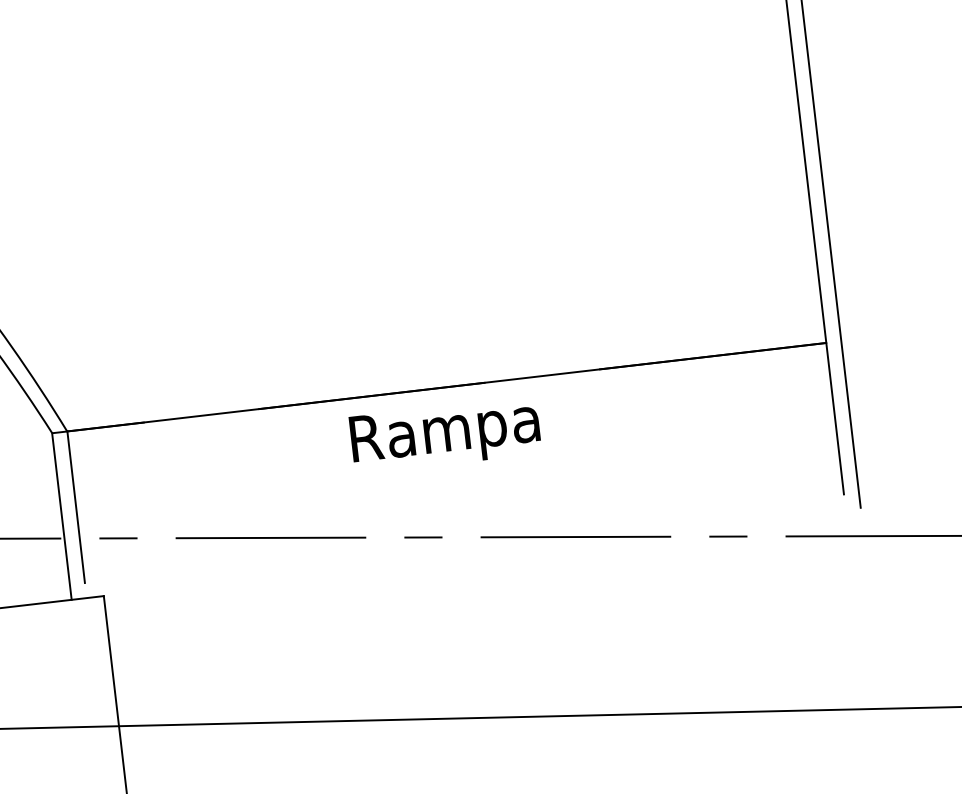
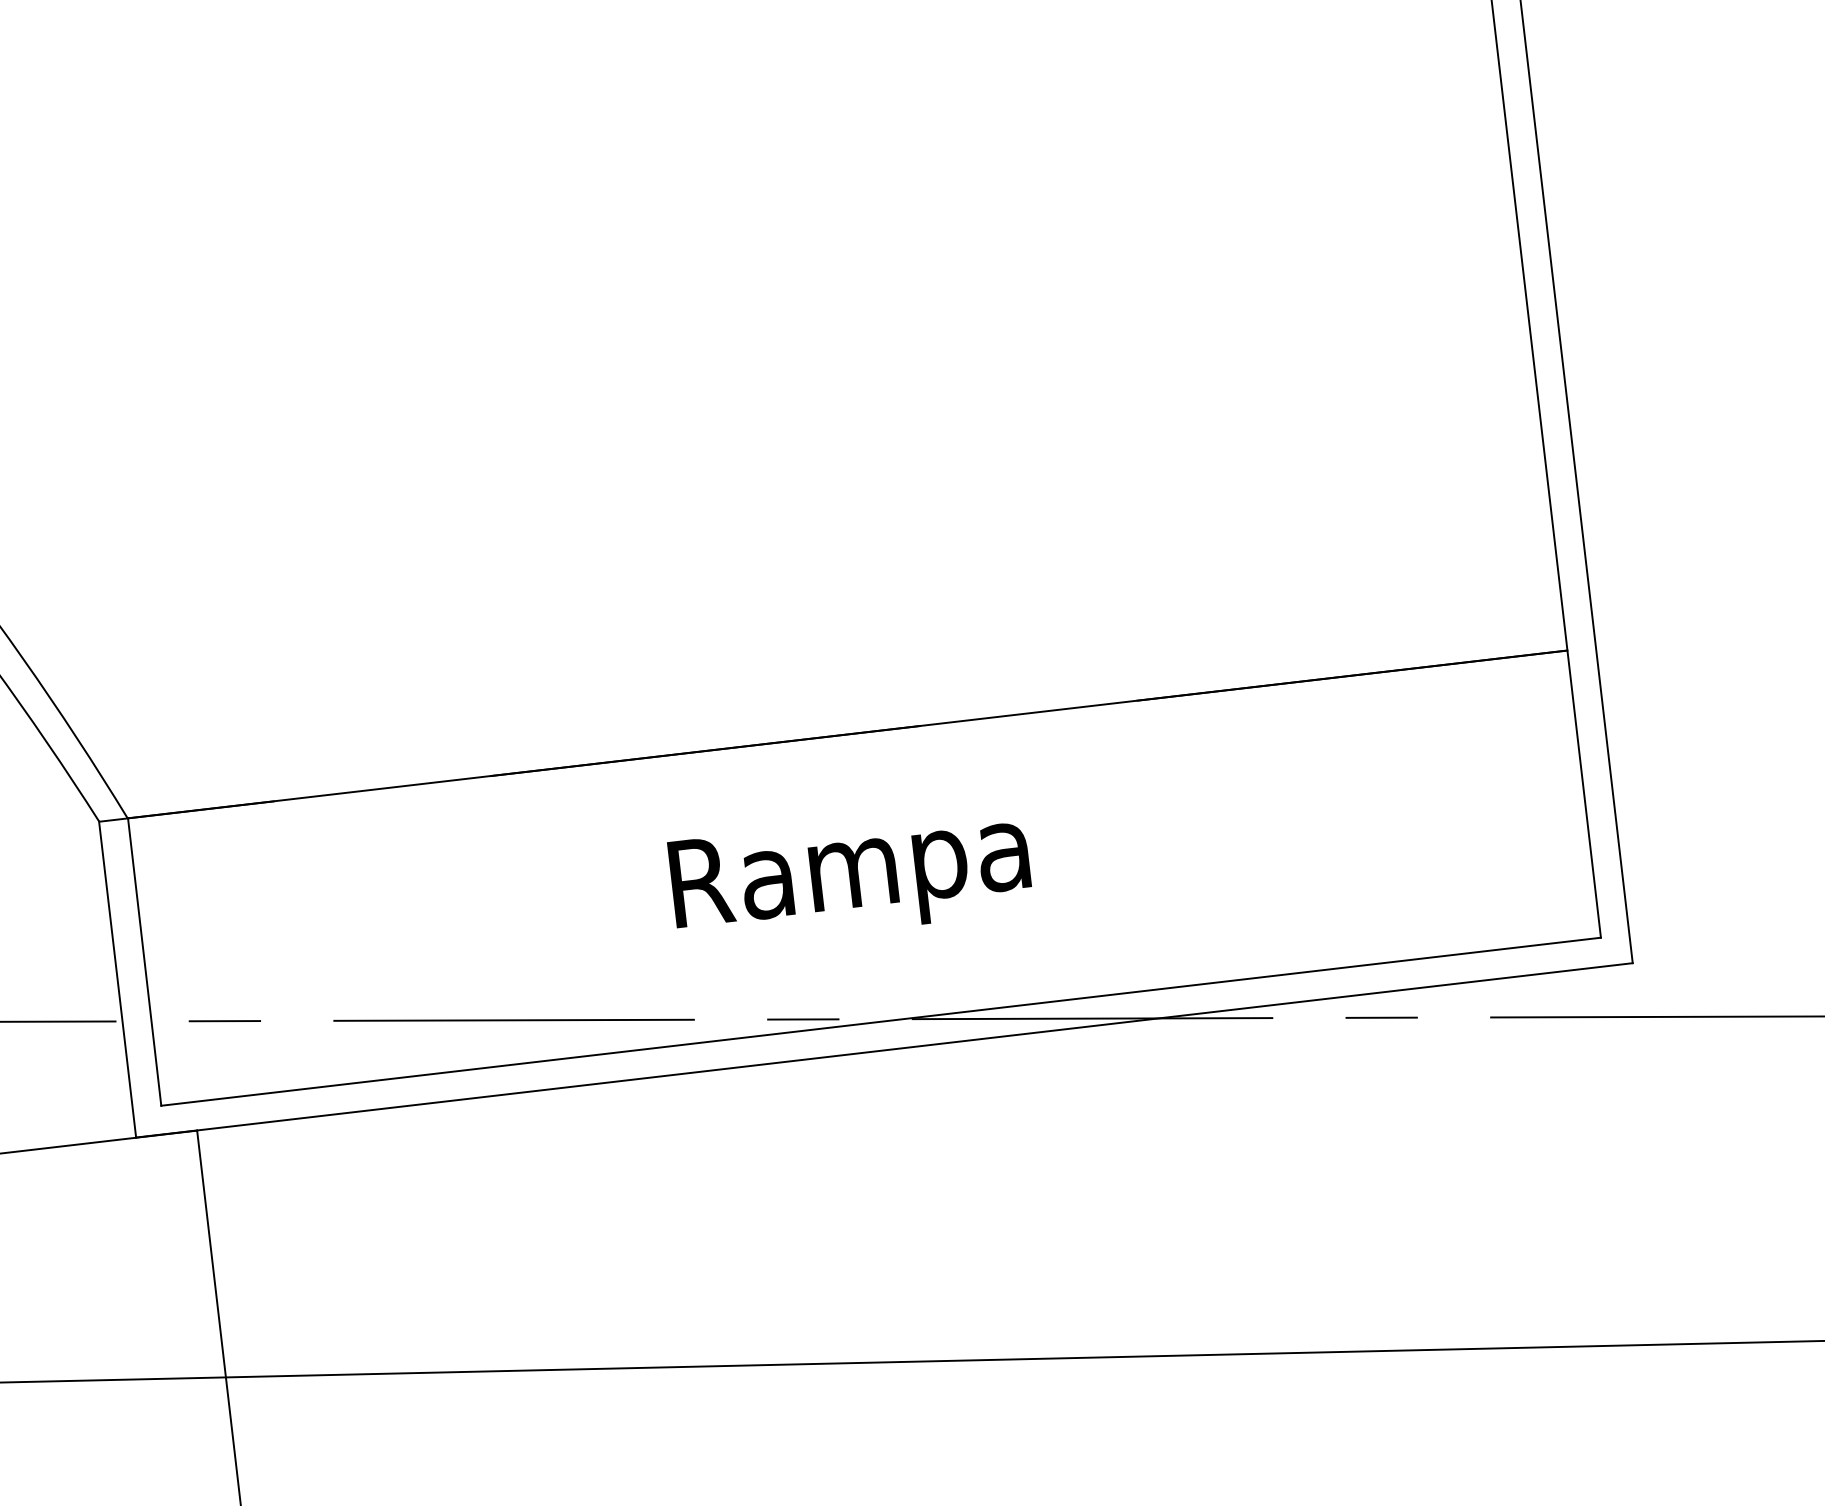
text: (444, 434) -> (848, 875), moved
line: (463, 538) -> (879, 1021), added
line: (465, 553) -> (883, 1049), added

